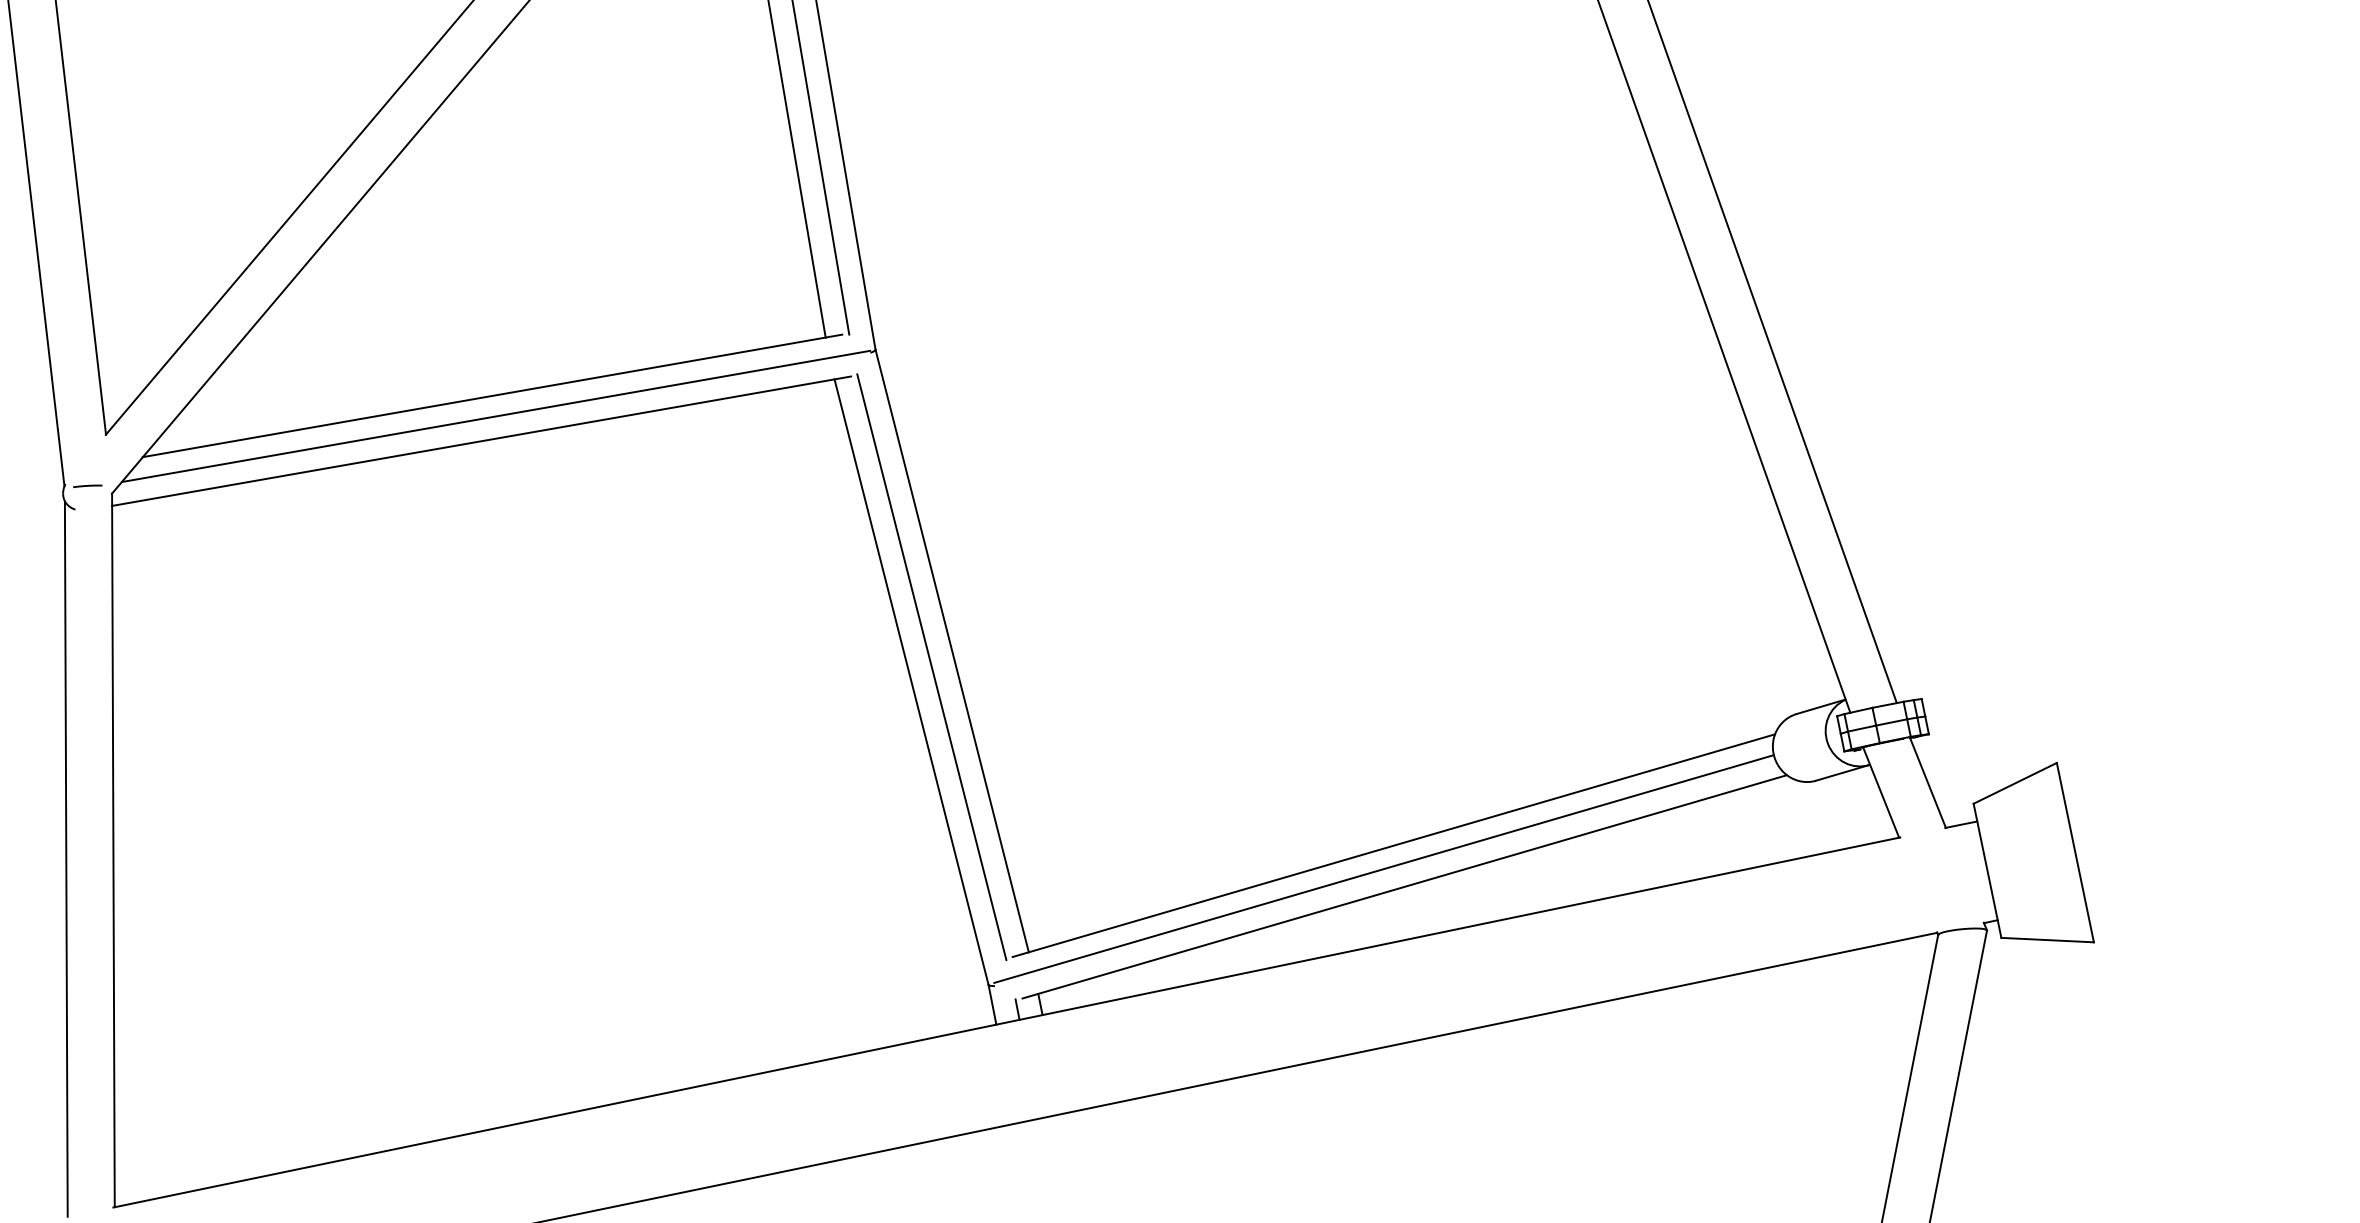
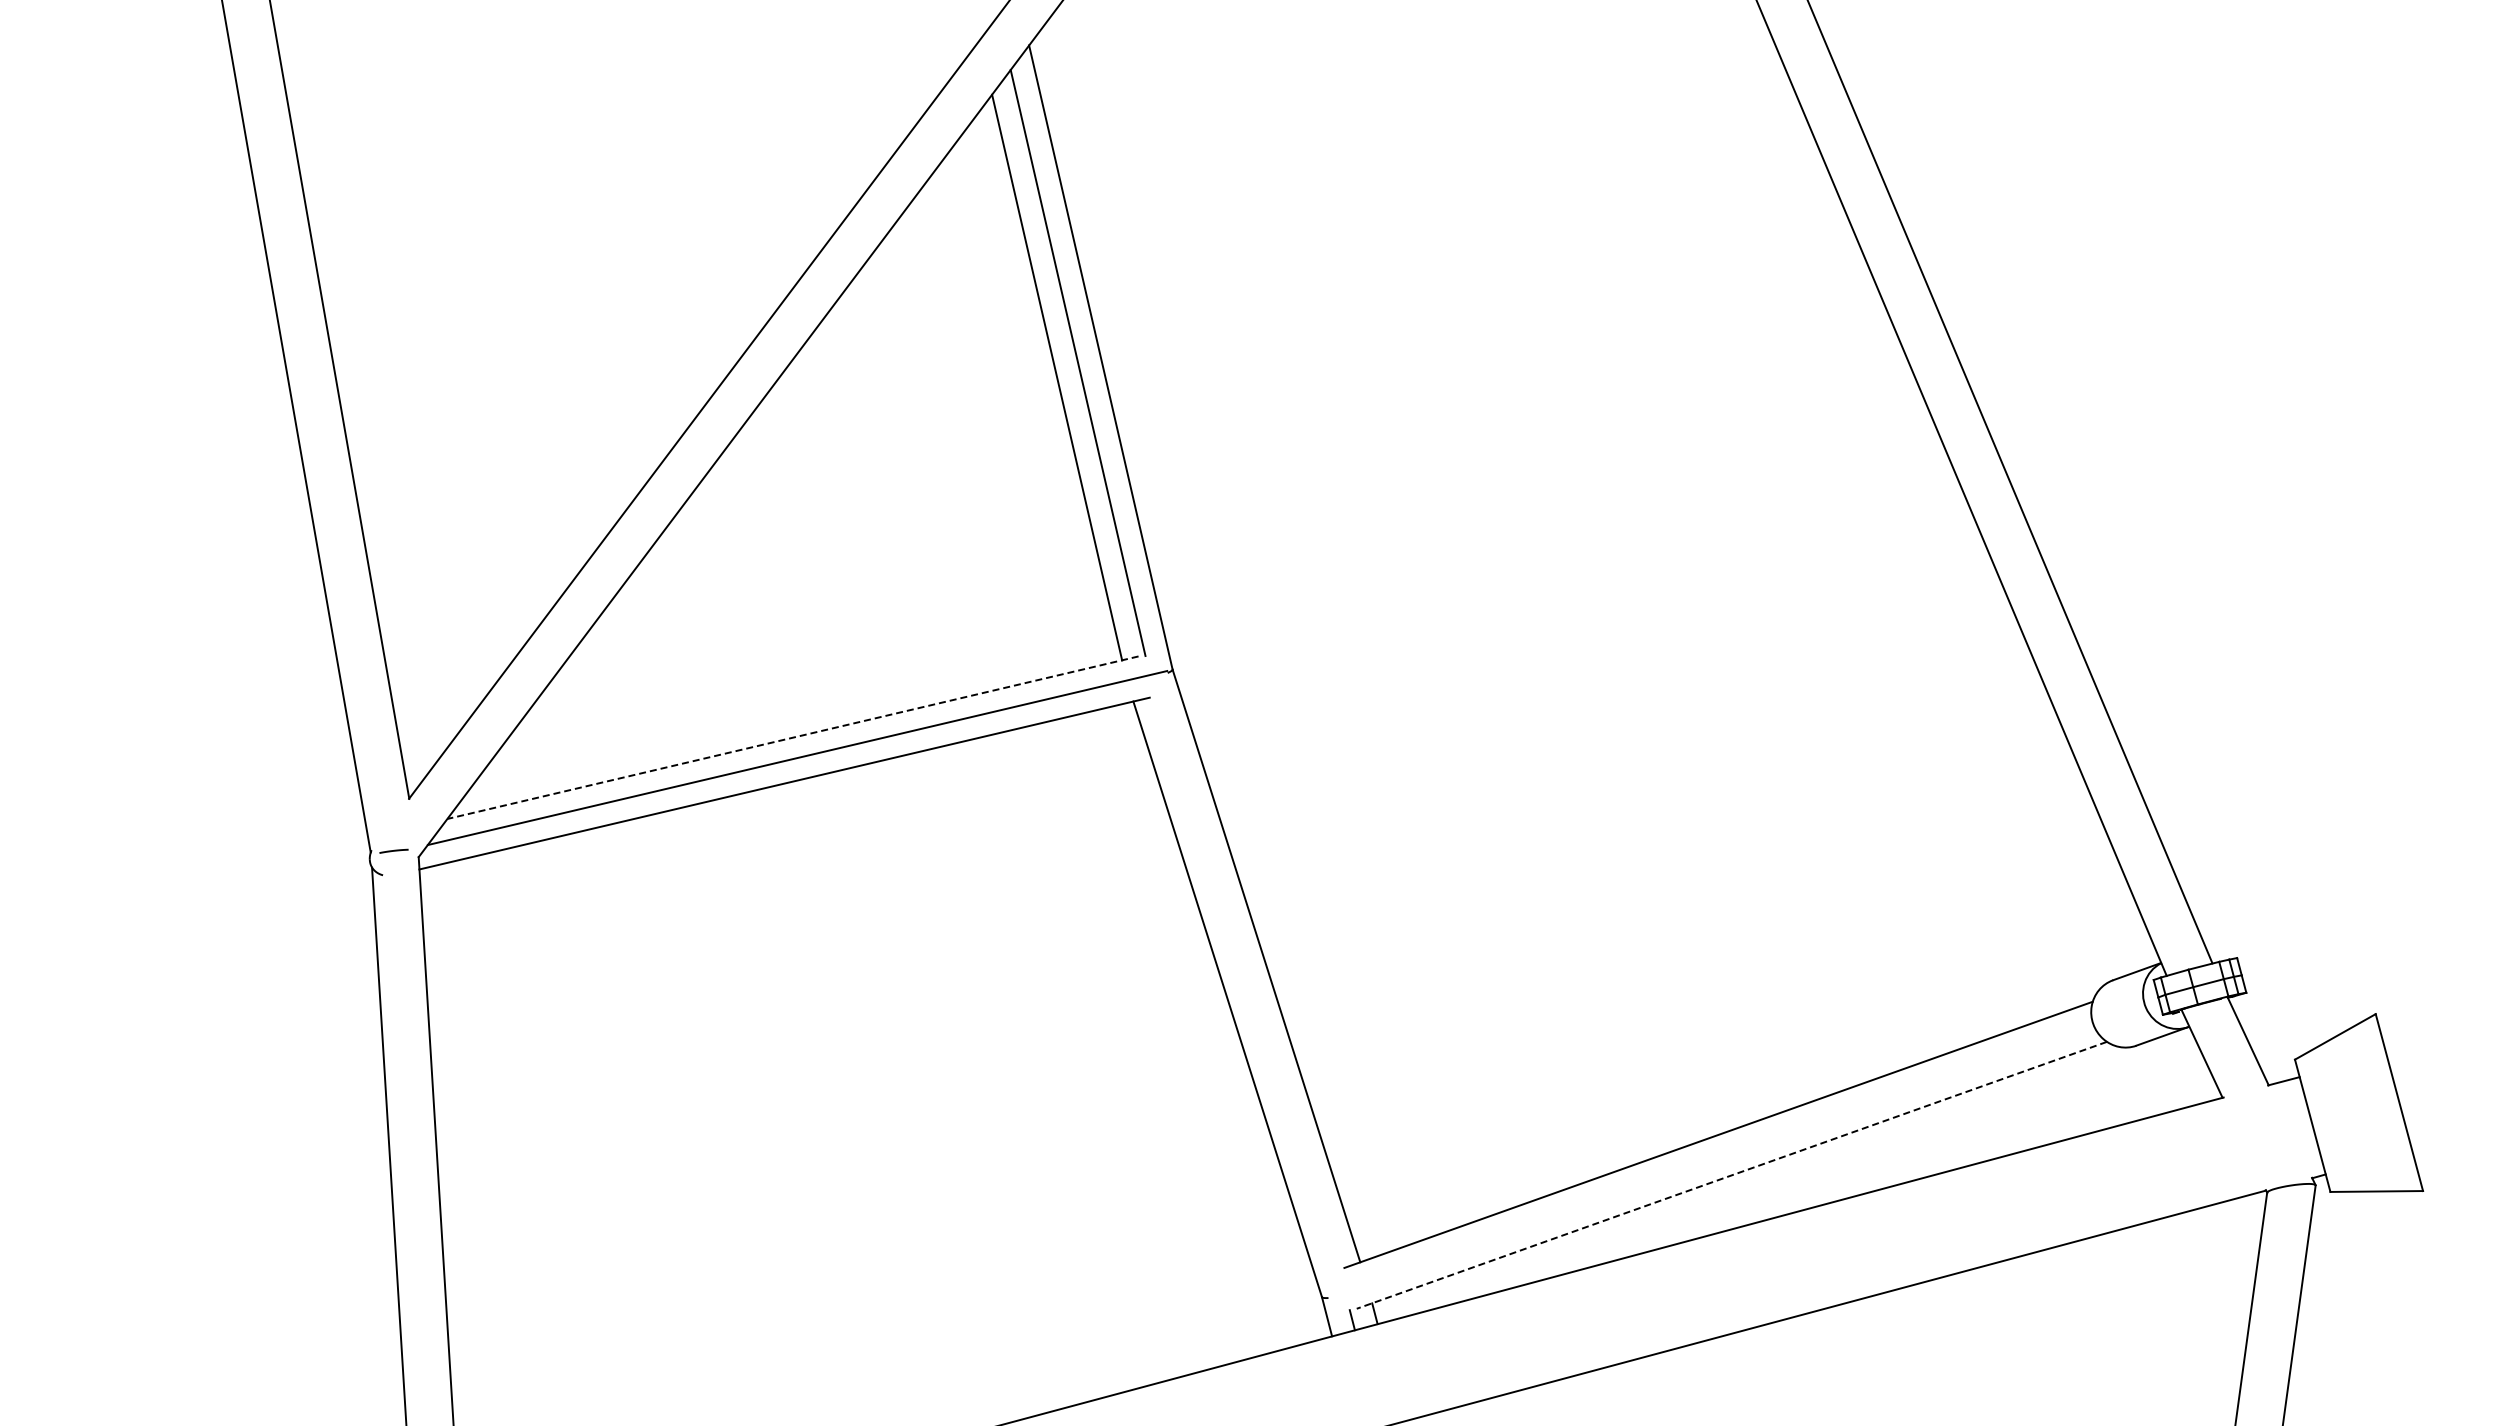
line: (492, 395) -> (792, 737), solid -> dashed
line: (931, 667) -> (1246, 983), removed
line: (1383, 868) -> (1709, 1158), removed
line: (1404, 886) -> (1731, 1175), solid -> dashed

